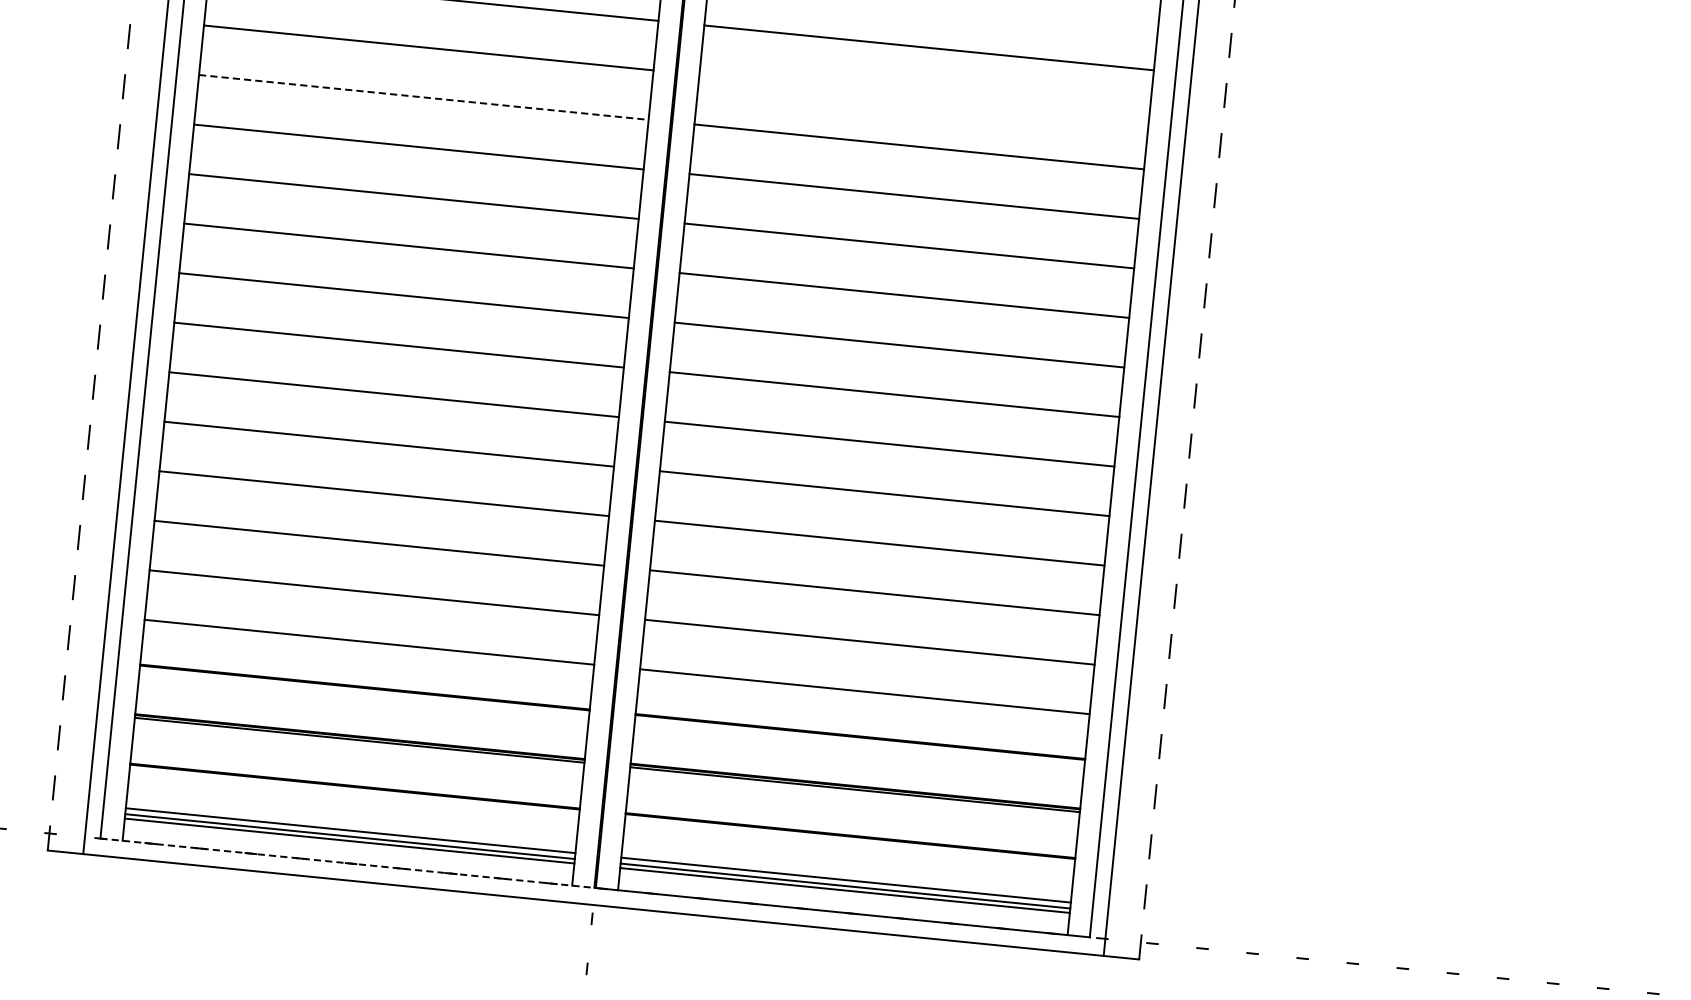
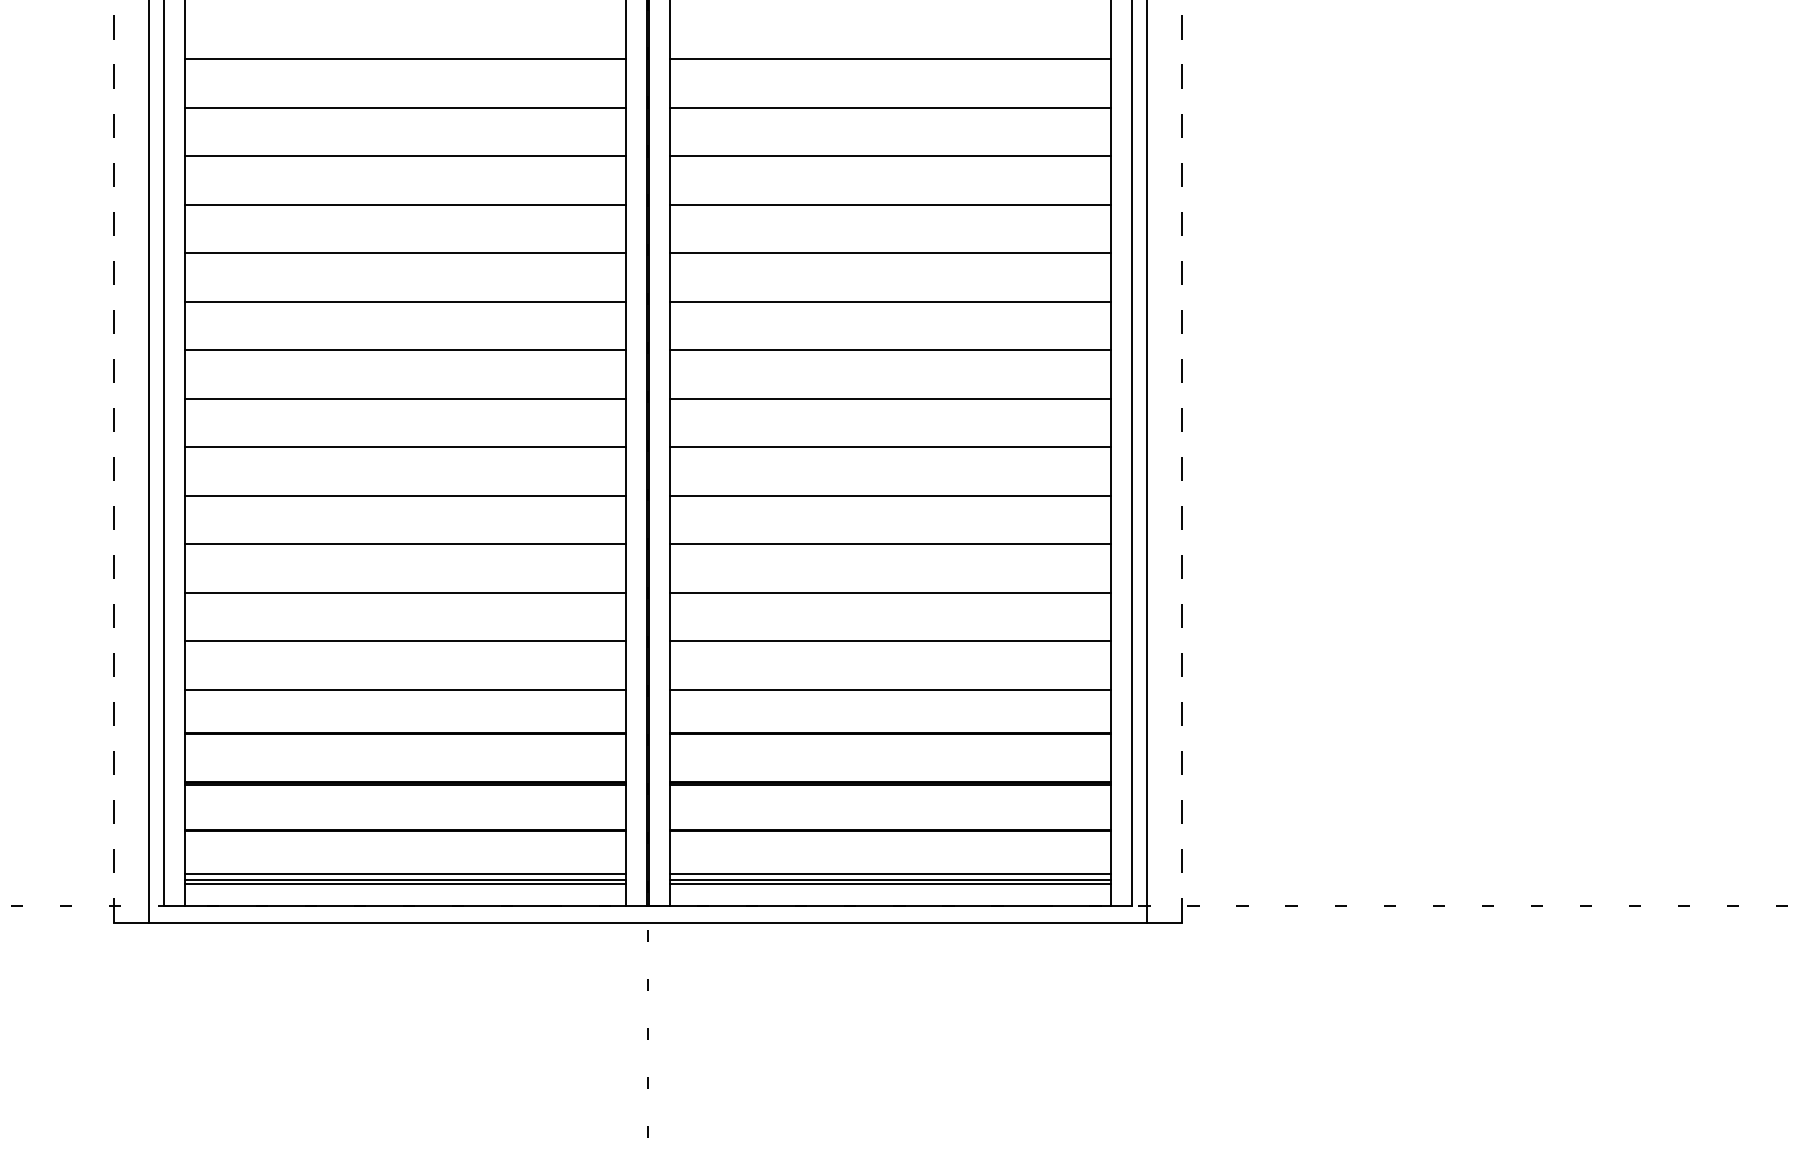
line: (423, 97) -> (405, 156), dashed -> solid
line: (924, 97) -> (890, 107), added
line: (347, 862) -> (405, 905), dashed -> solid

